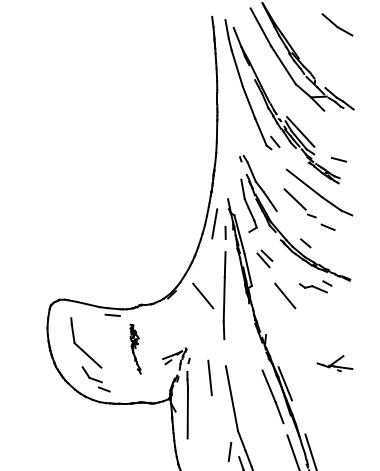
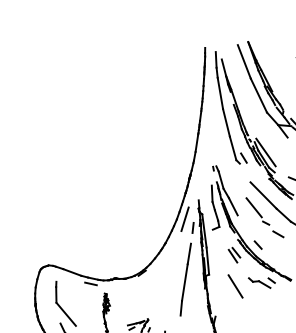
part: (264, 258) -> (234, 254), moved
line: (203, 295) -> (168, 277), removed

